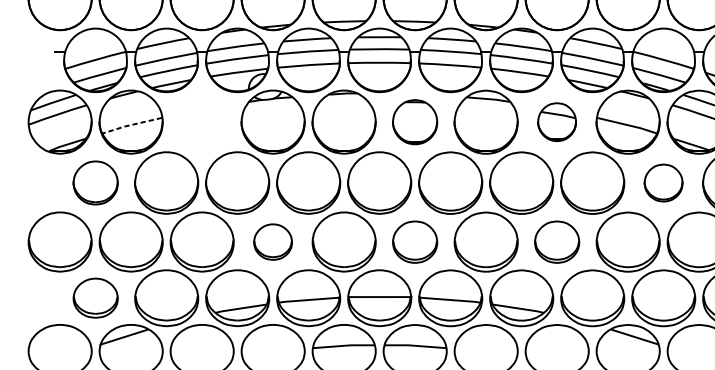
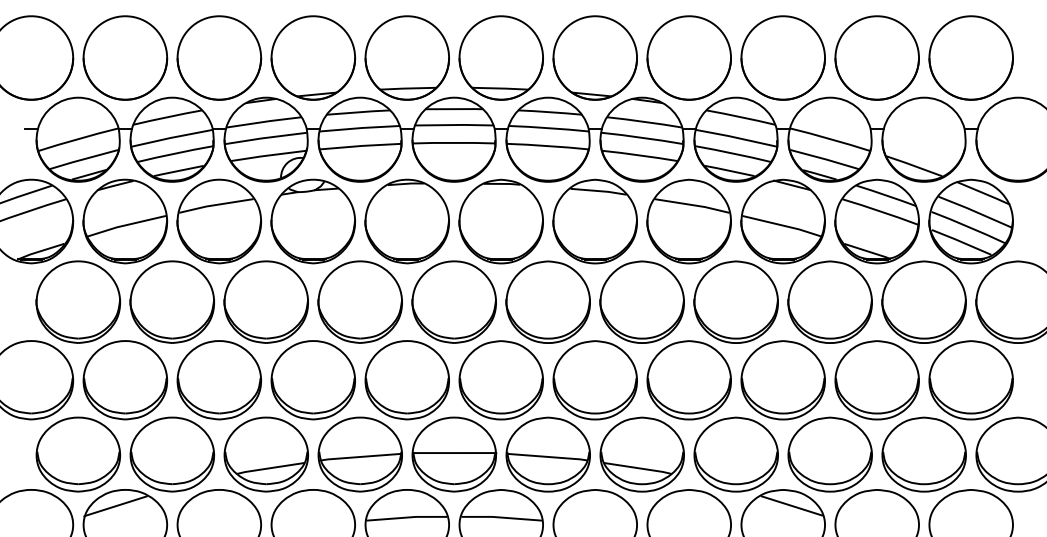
part: (202, 122) -> (219, 221), added
part: (414, 122) -> (500, 221), size x1.43
part: (556, 122) -> (688, 221), size x1.67
line: (131, 125) -> (125, 225), dashed -> solid
part: (95, 182) -> (78, 301), size x1.43
part: (663, 182) -> (829, 301), size x1.67
part: (272, 242) -> (312, 380), size x1.67
part: (414, 242) -> (500, 380), size x1.43
part: (556, 242) -> (688, 380), size x1.43
part: (95, 298) -> (78, 454), size x1.43

